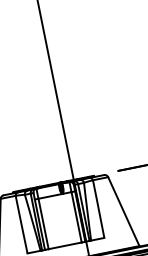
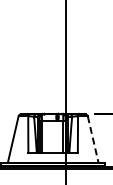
line: (124, 211) -> (93, 139), solid -> dashed

